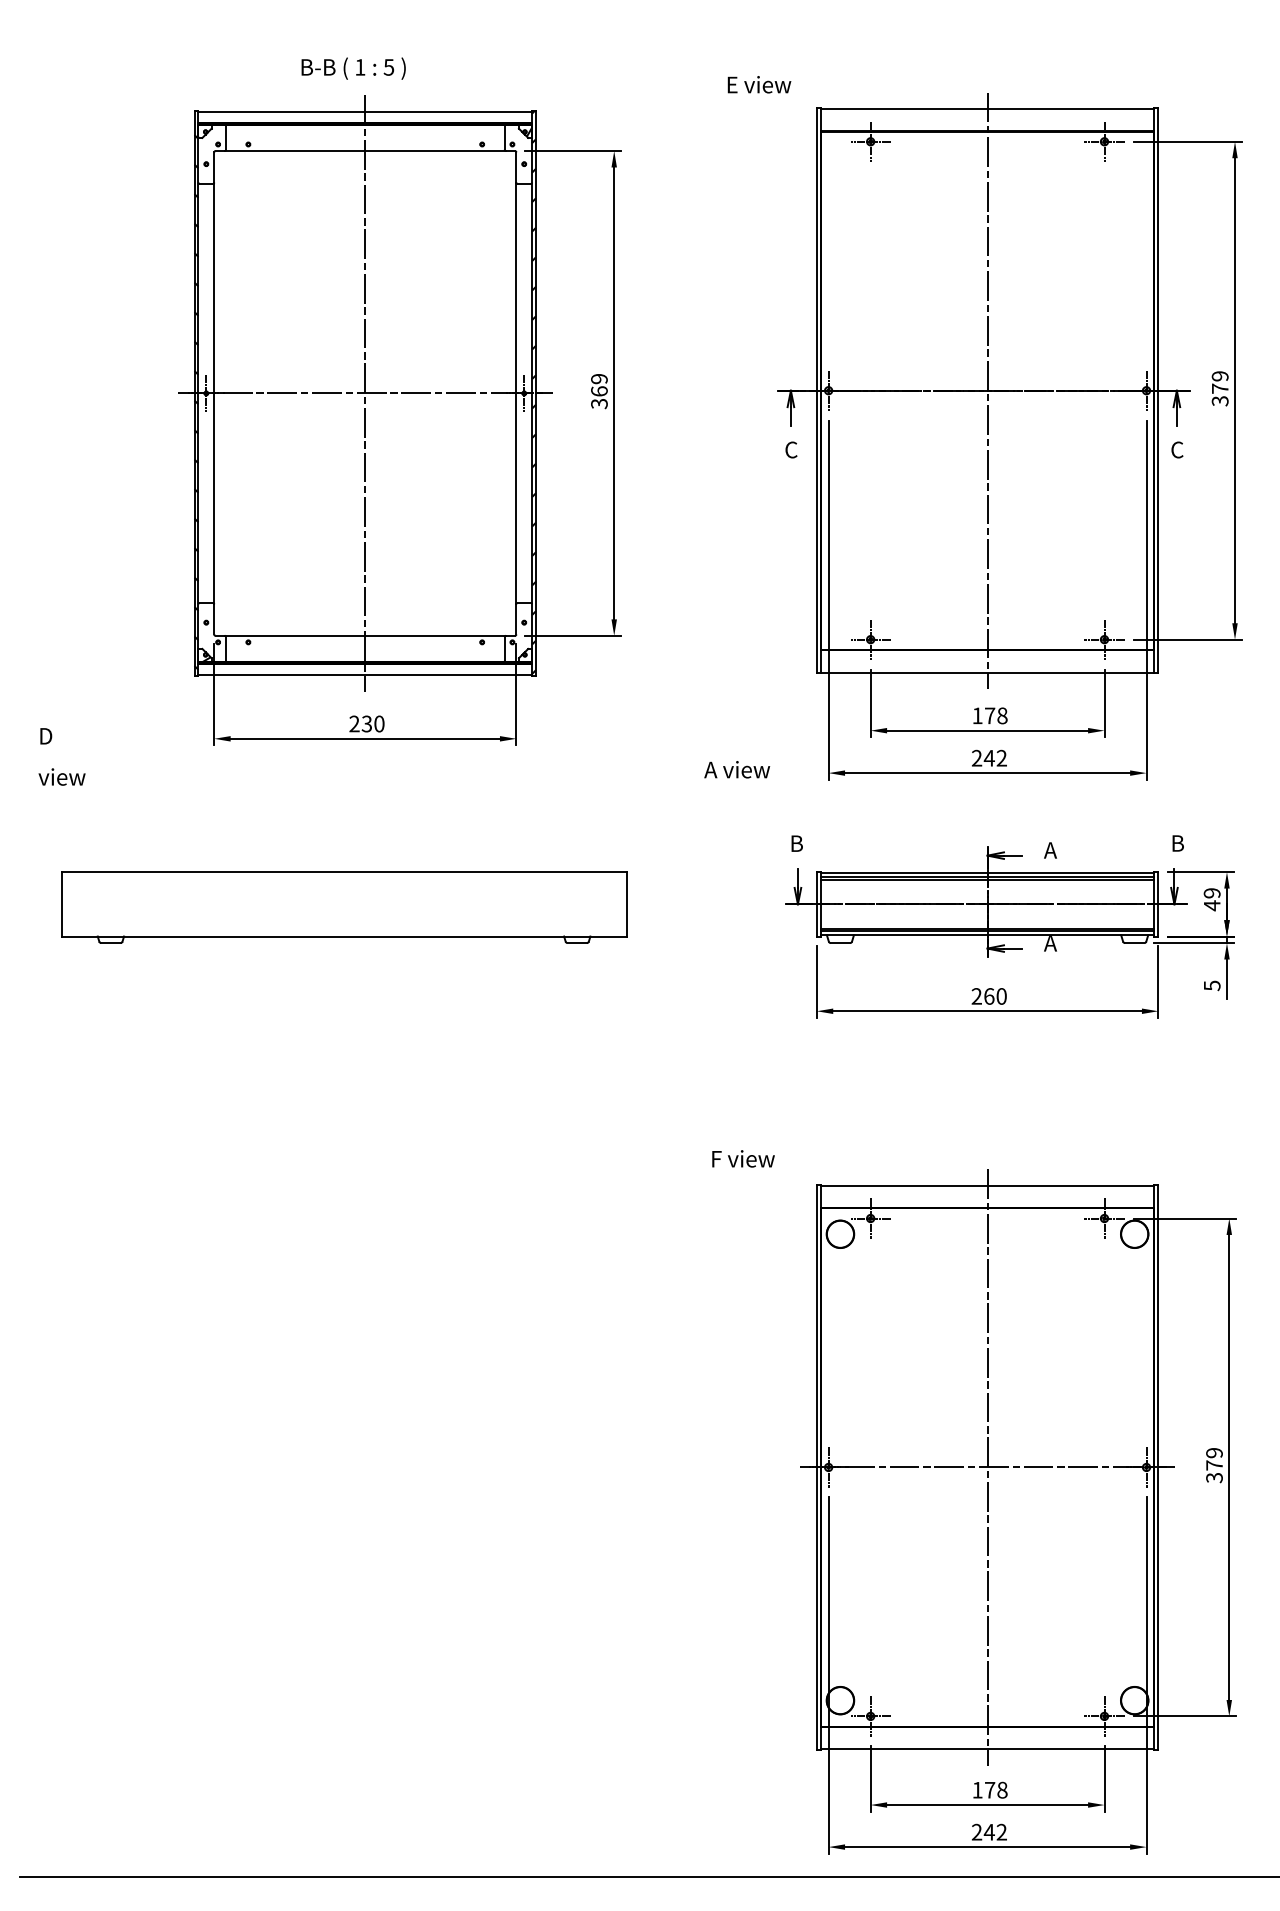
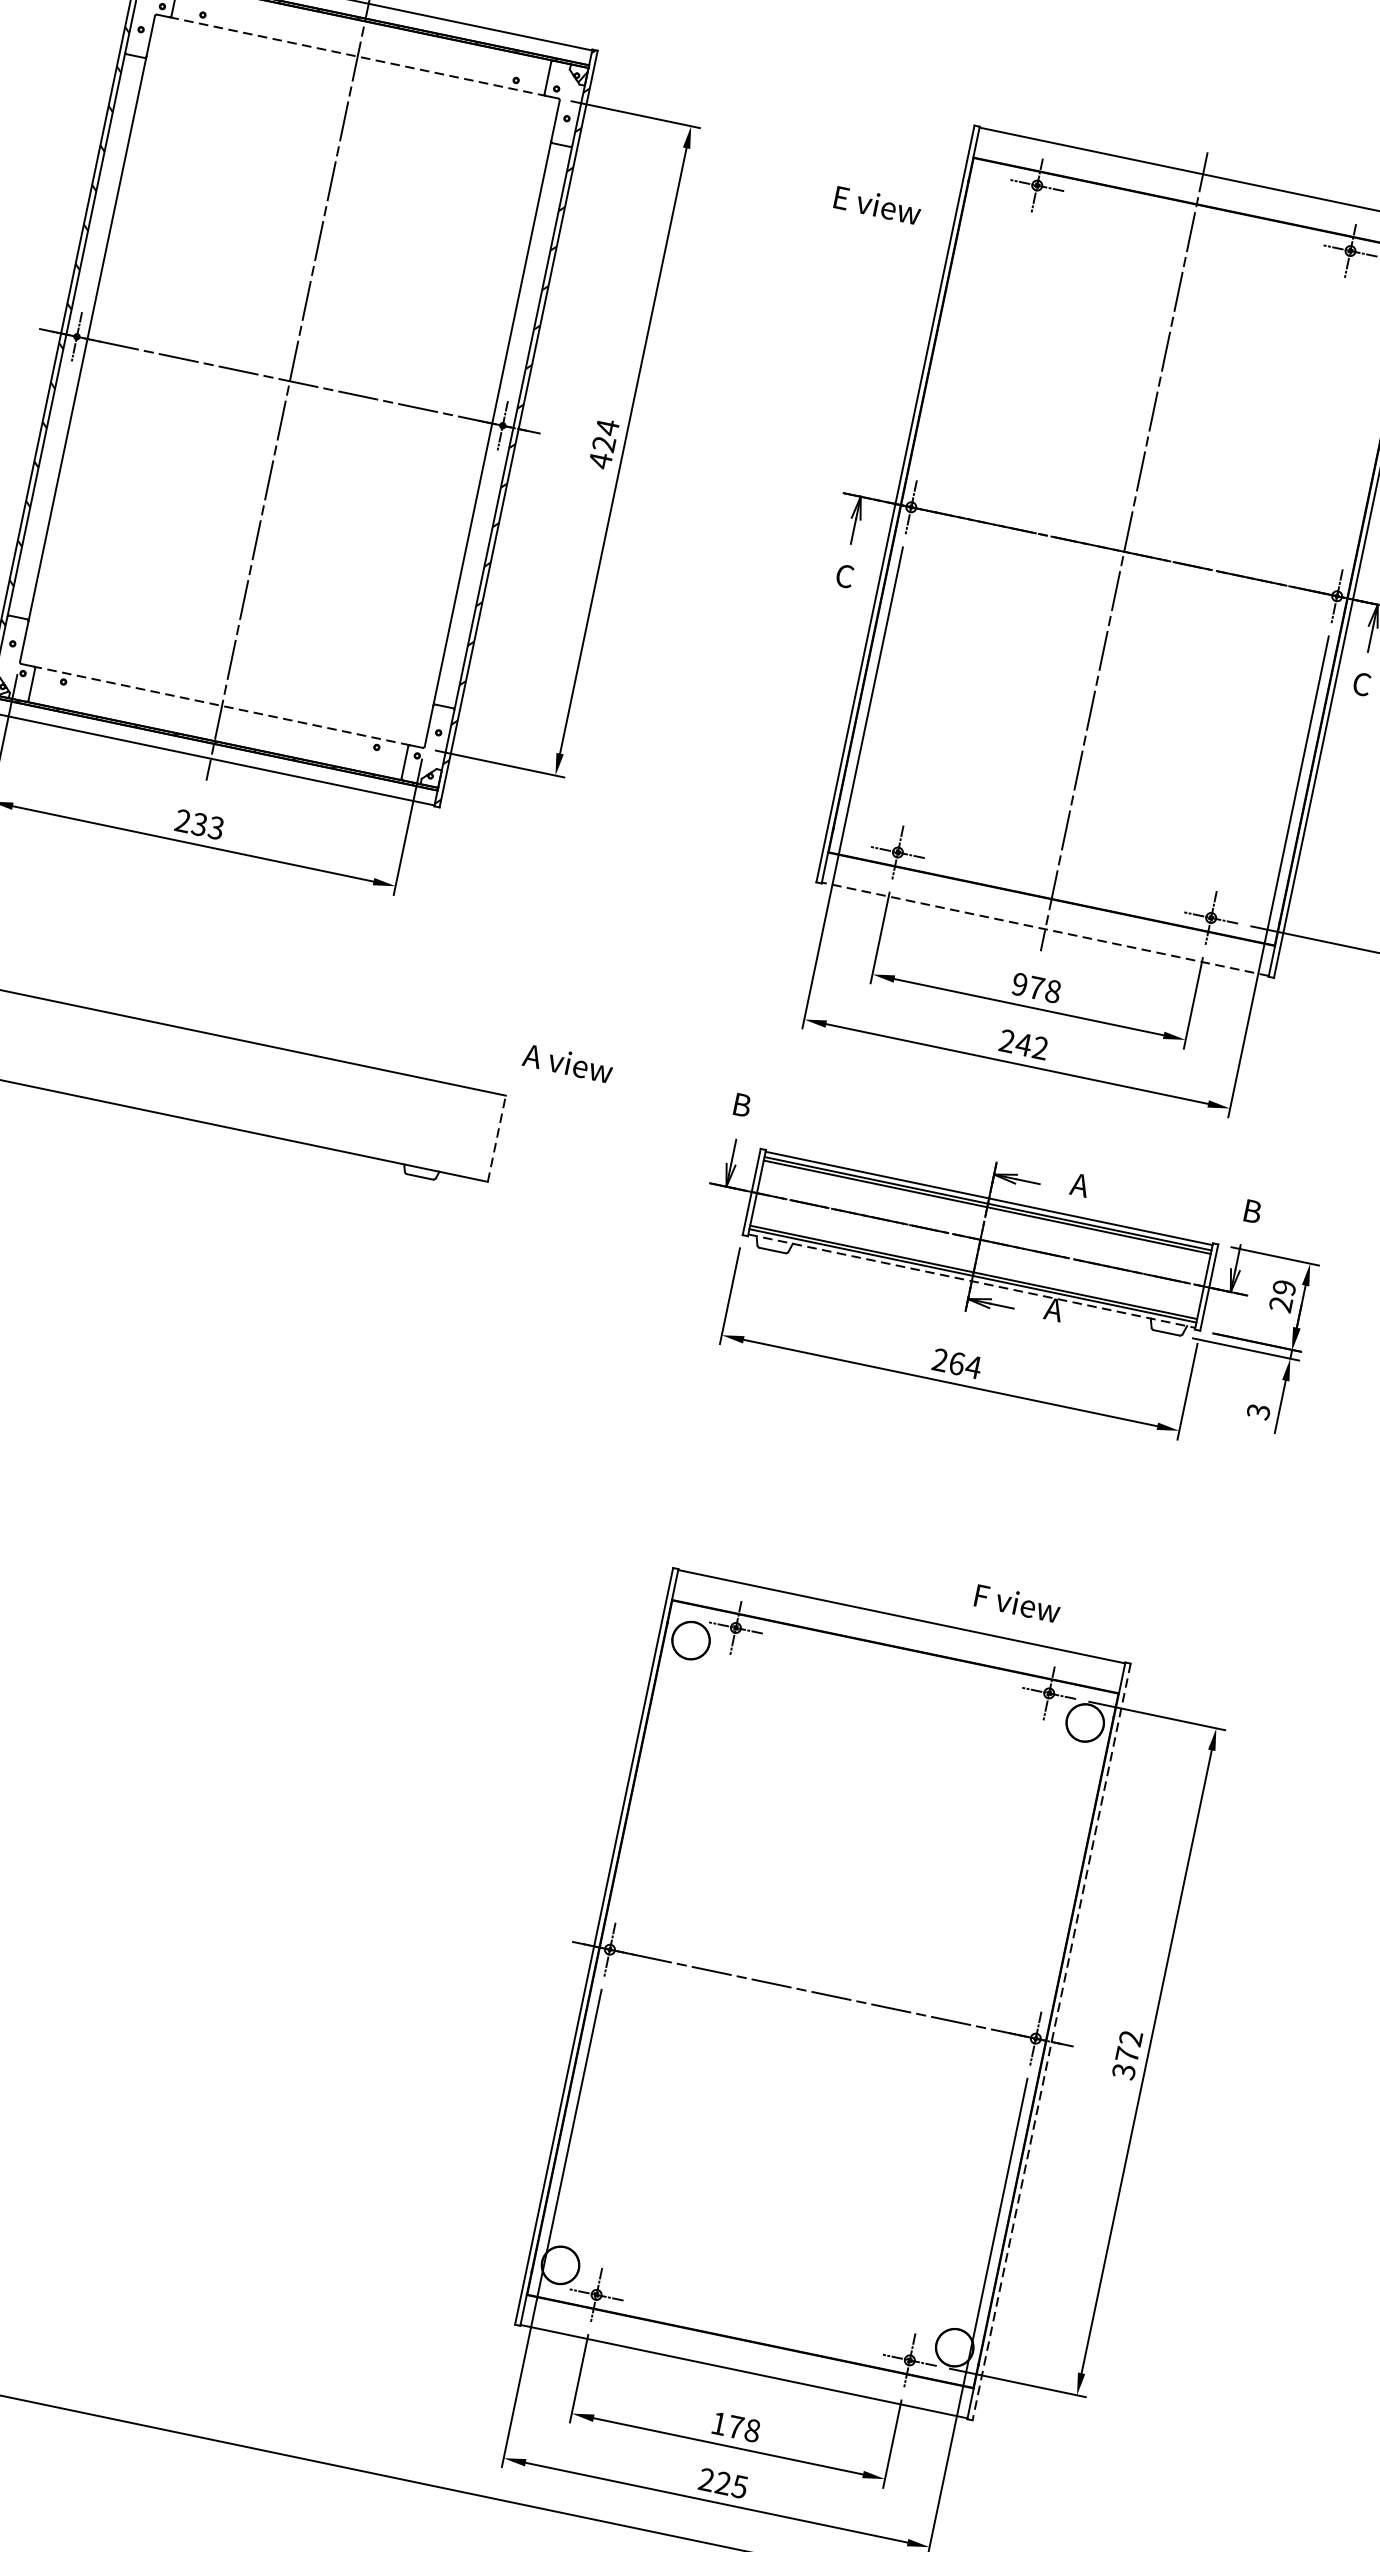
text: (759, 84) -> (877, 204), moved
line: (365, 151) -> (357, 57), solid -> dashed
text: (599, 391) -> (604, 444), 369 -> 424
line: (365, 635) -> (222, 705), solid -> dashed
line: (987, 672) -> (1045, 929), solid -> dashed
text: (977, 715) -> (1019, 984), 178 -> 978
text: (379, 723) -> (216, 827), 230 -> 233
text: (737, 769) -> (568, 1063), moved
line: (626, 903) -> (497, 1137), solid -> dashed
text: (1211, 905) -> (1280, 1304), 49 -> 29
line: (987, 935) -> (971, 1281), solid -> dashed
text: (1211, 985) -> (1257, 1411), 5 -> 3
text: (1001, 996) -> (973, 1367), 260 -> 264
text: (743, 1158) -> (1017, 1602), moved
text: (1214, 1453) -> (1130, 2038), 379 -> 372
line: (987, 1467) -> (822, 1994), removed
line: (1158, 1467) -> (1051, 2042), solid -> dashed
text: (994, 1831) -> (730, 2483), 242 -> 225

